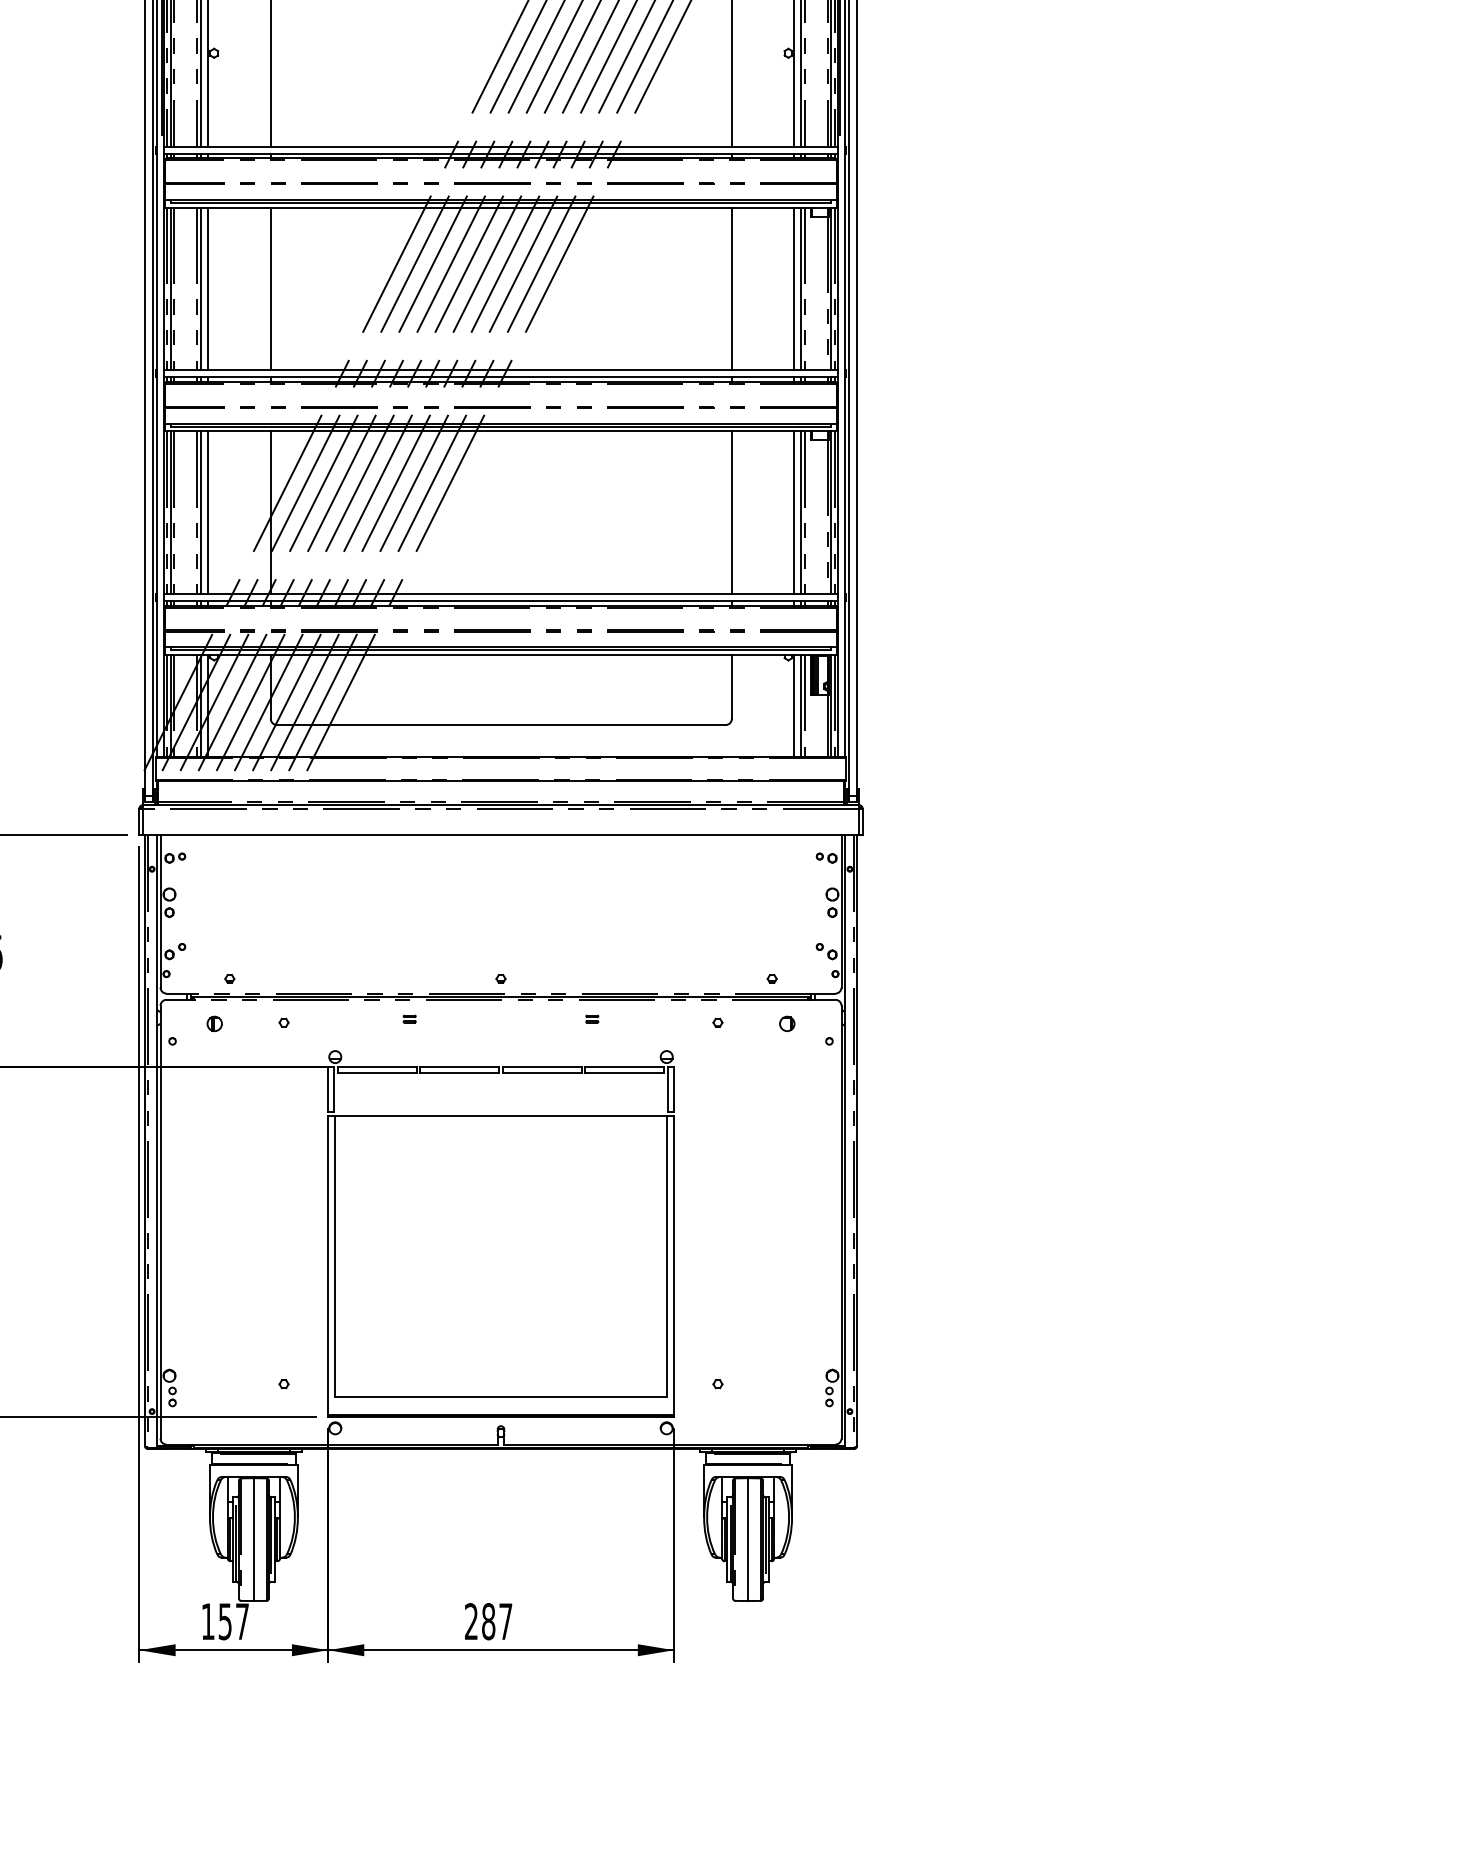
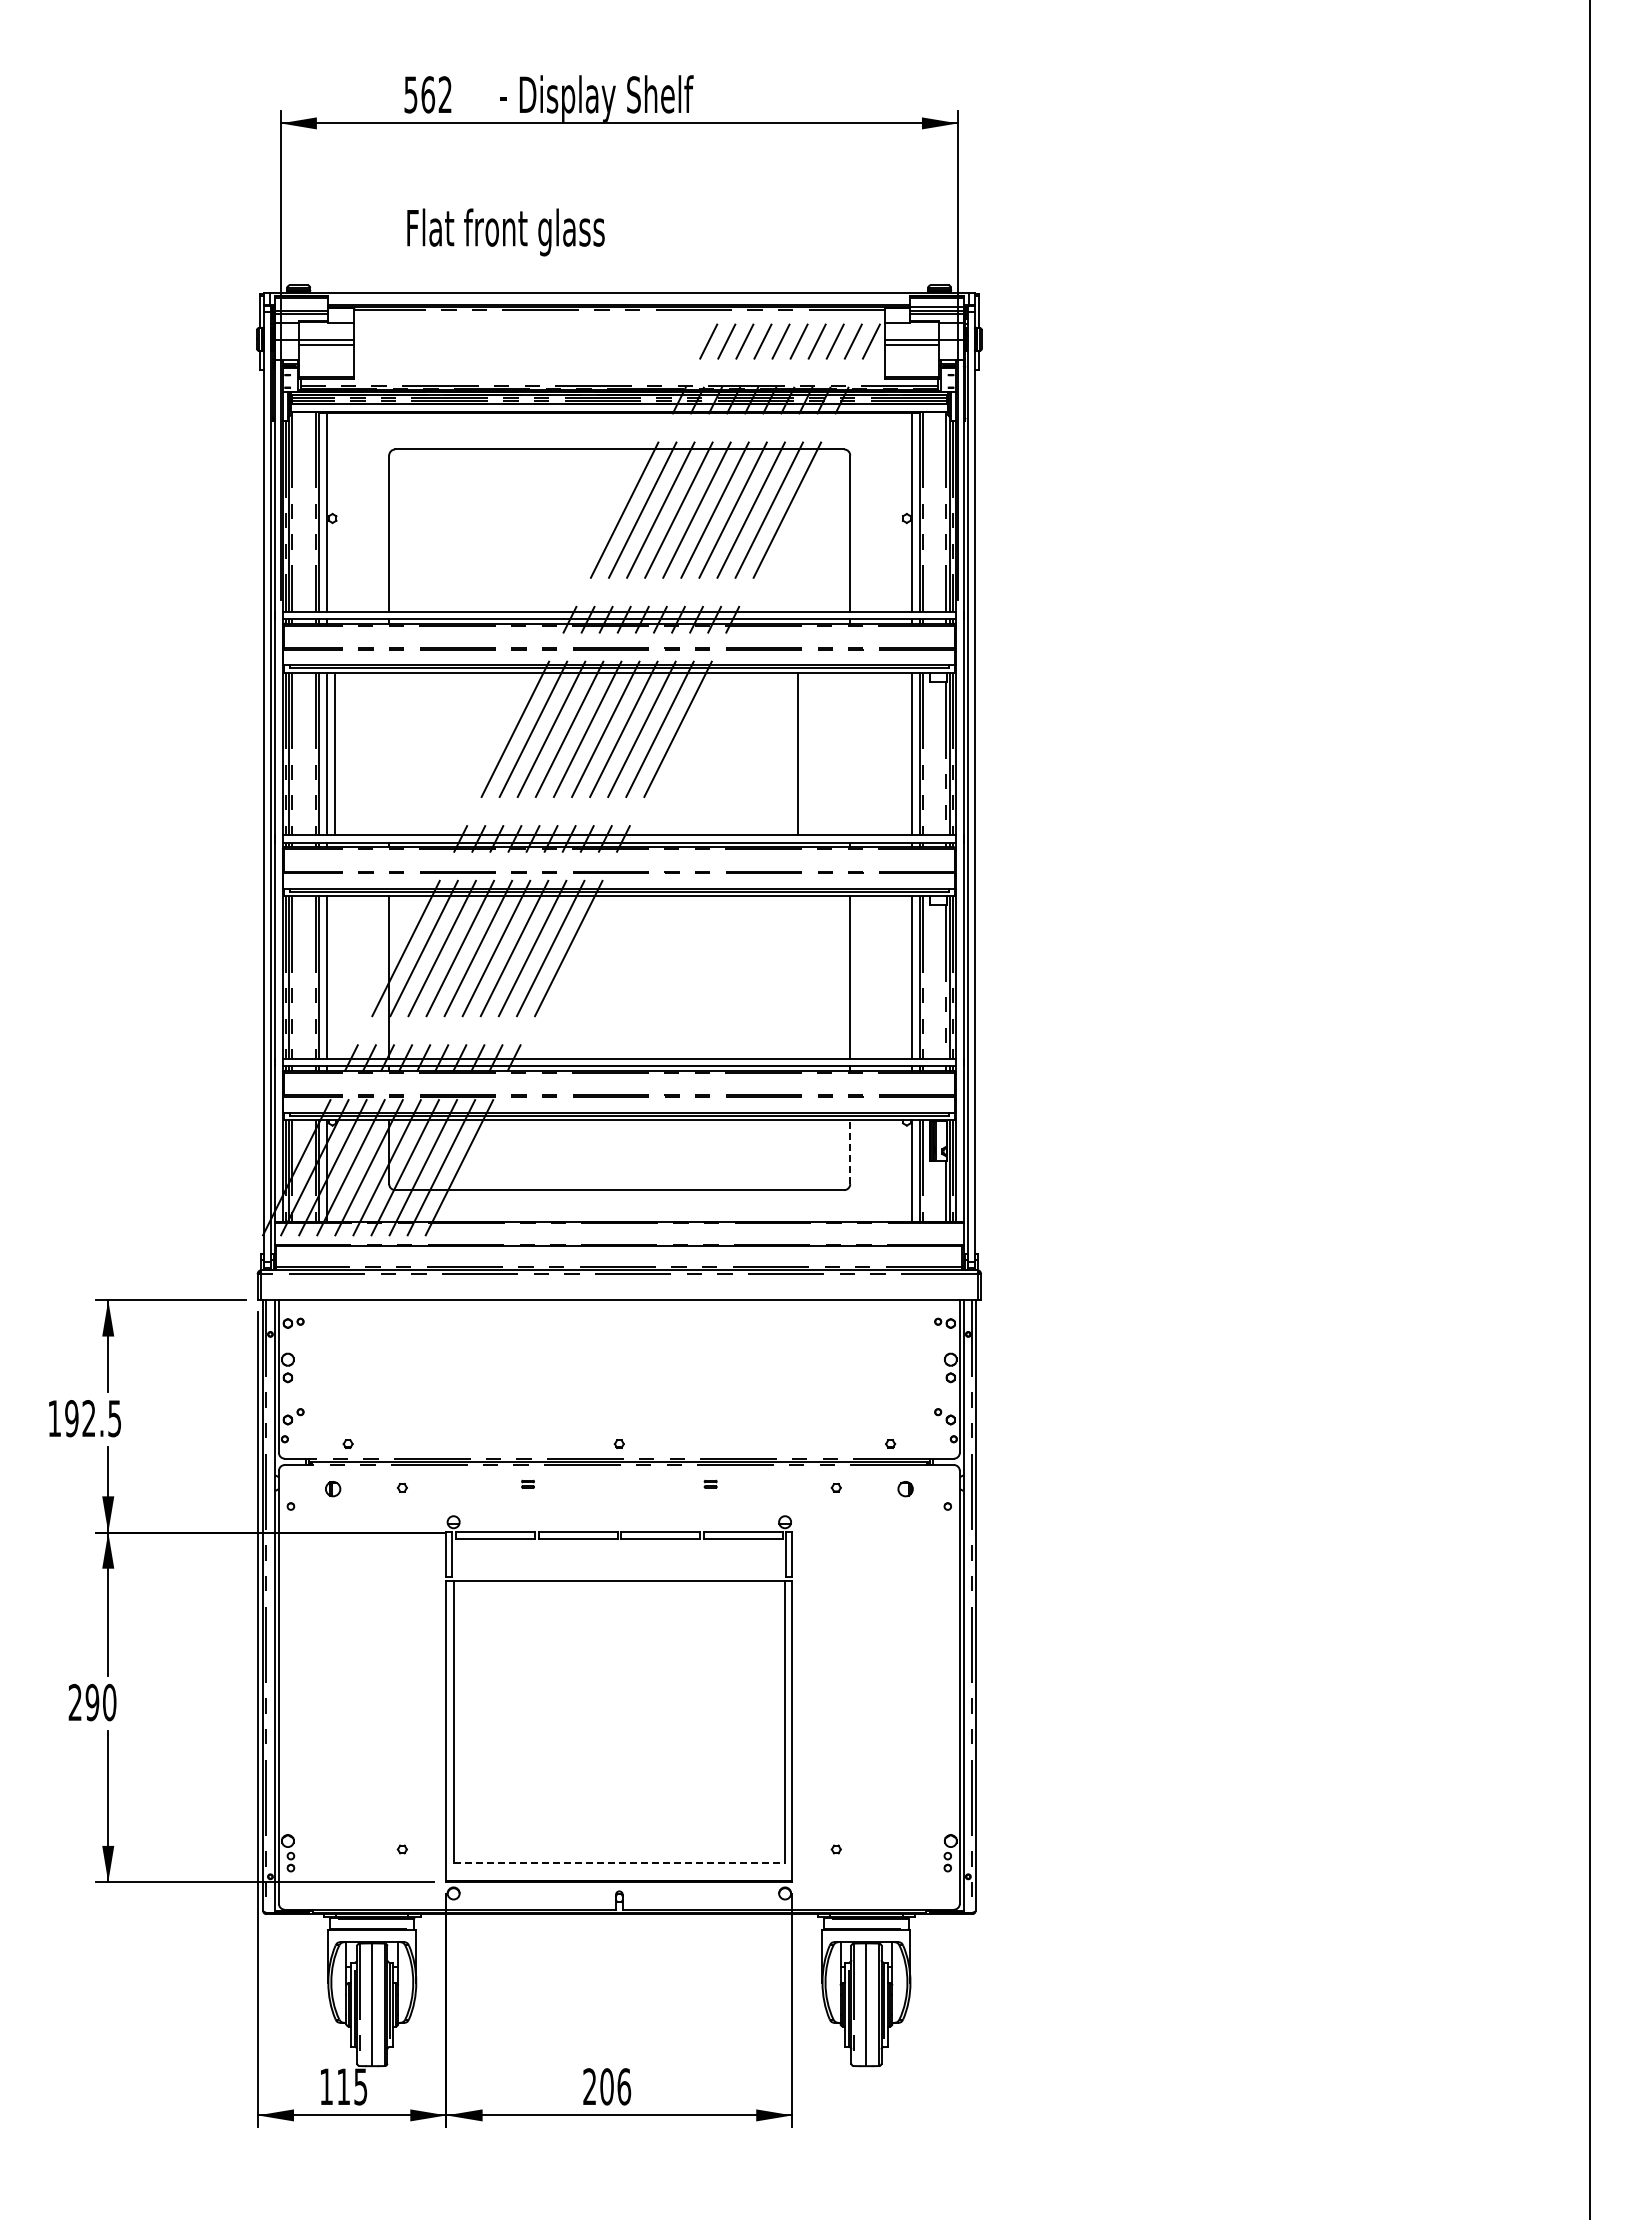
line: (271, 288) -> (335, 753), moved
line: (732, 288) -> (798, 753), moved
line: (732, 686) -> (850, 1151), solid -> dashed
line: (501, 1397) -> (619, 1862), solid -> dashed
text: (234, 1621) -> (352, 2086), 157 -> 115
text: (497, 1621) -> (615, 2086), 287 -> 206

